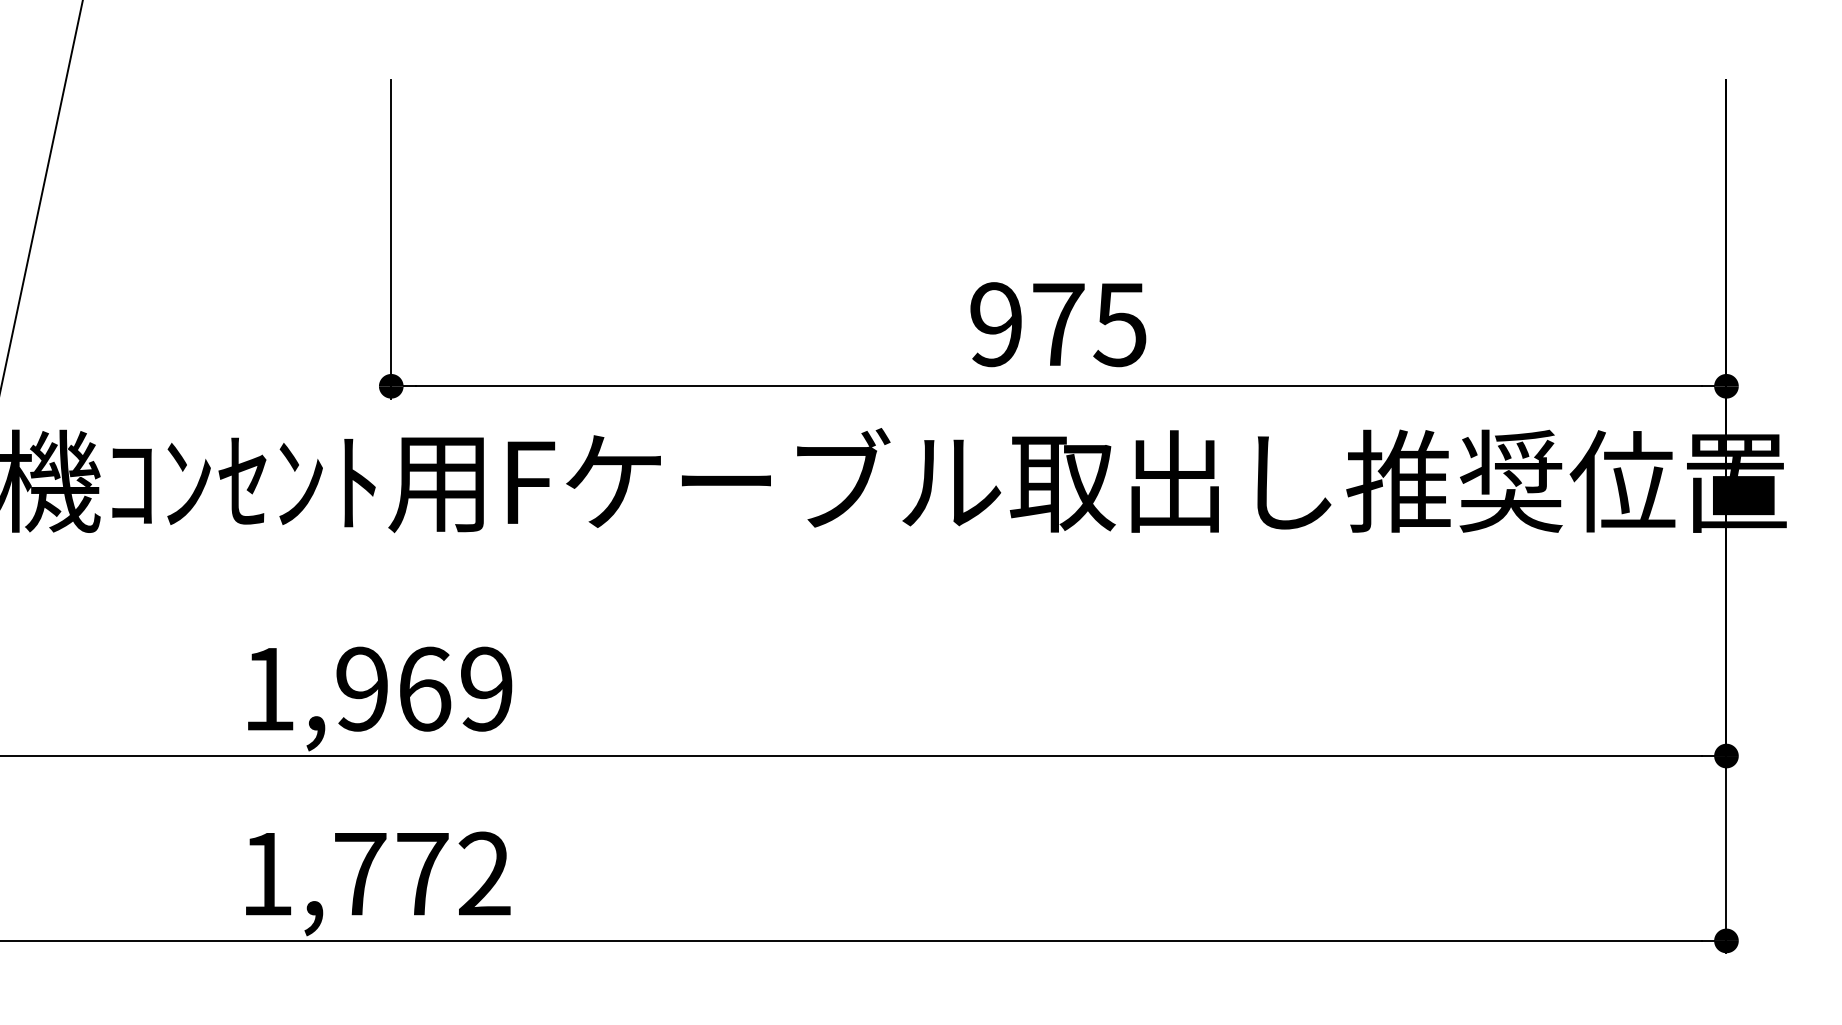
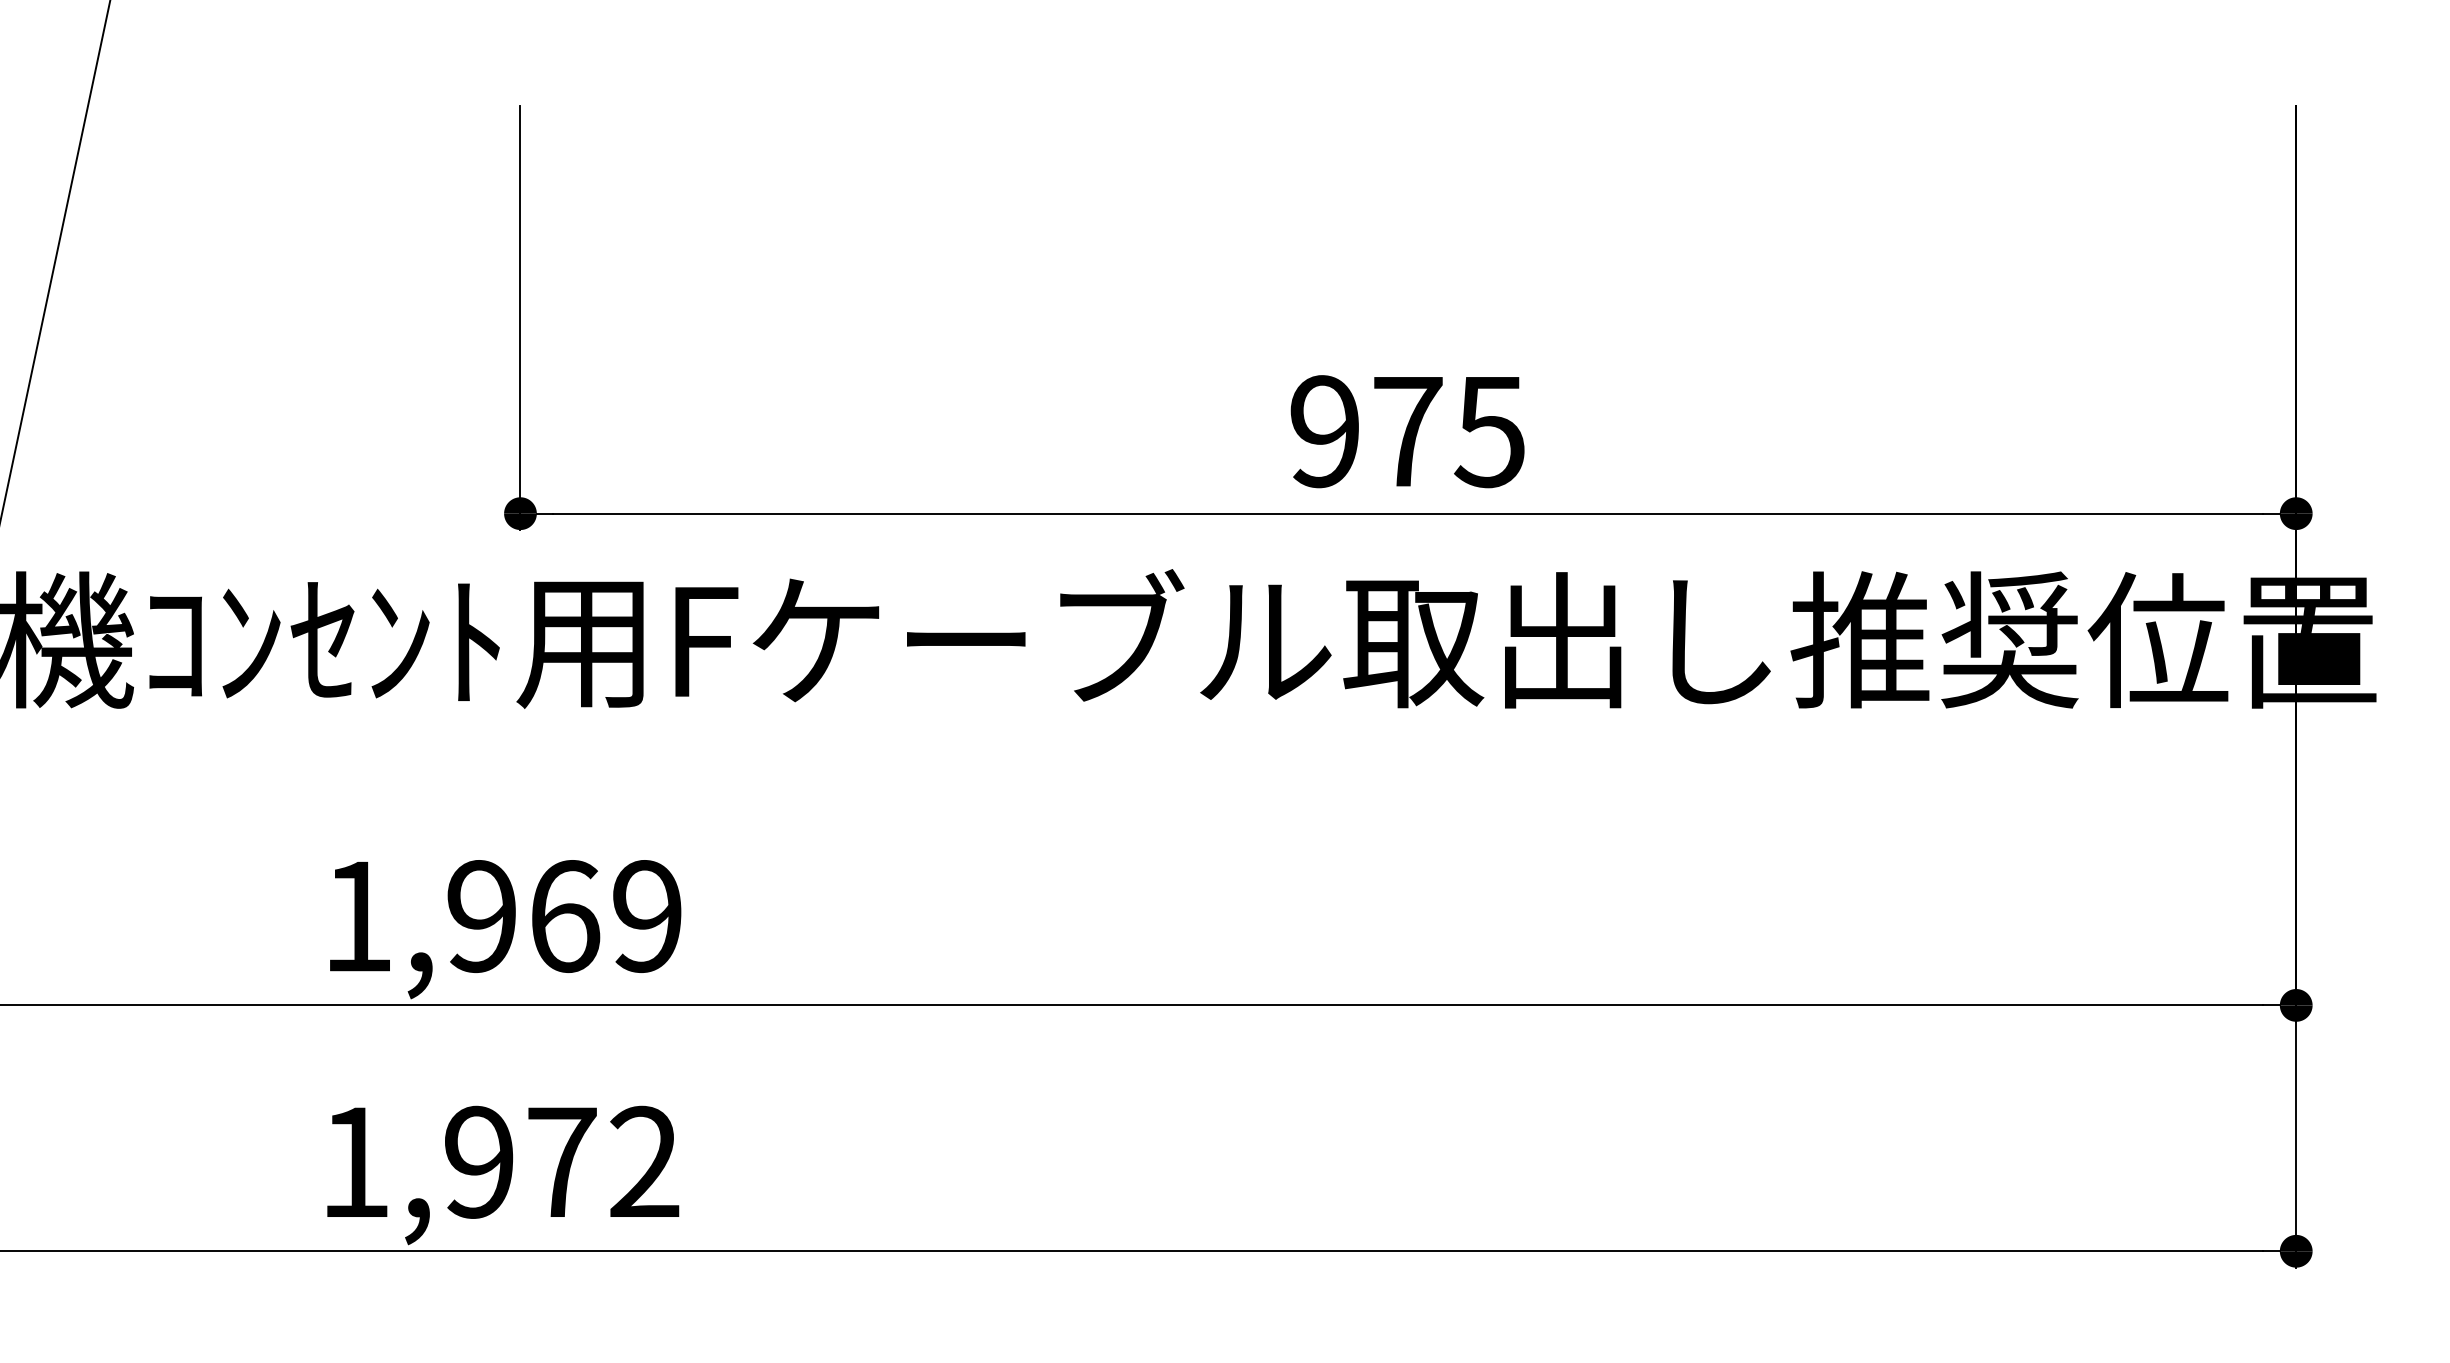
text: (360, 873) -> (479, 1161), 1,772 -> 1,972

